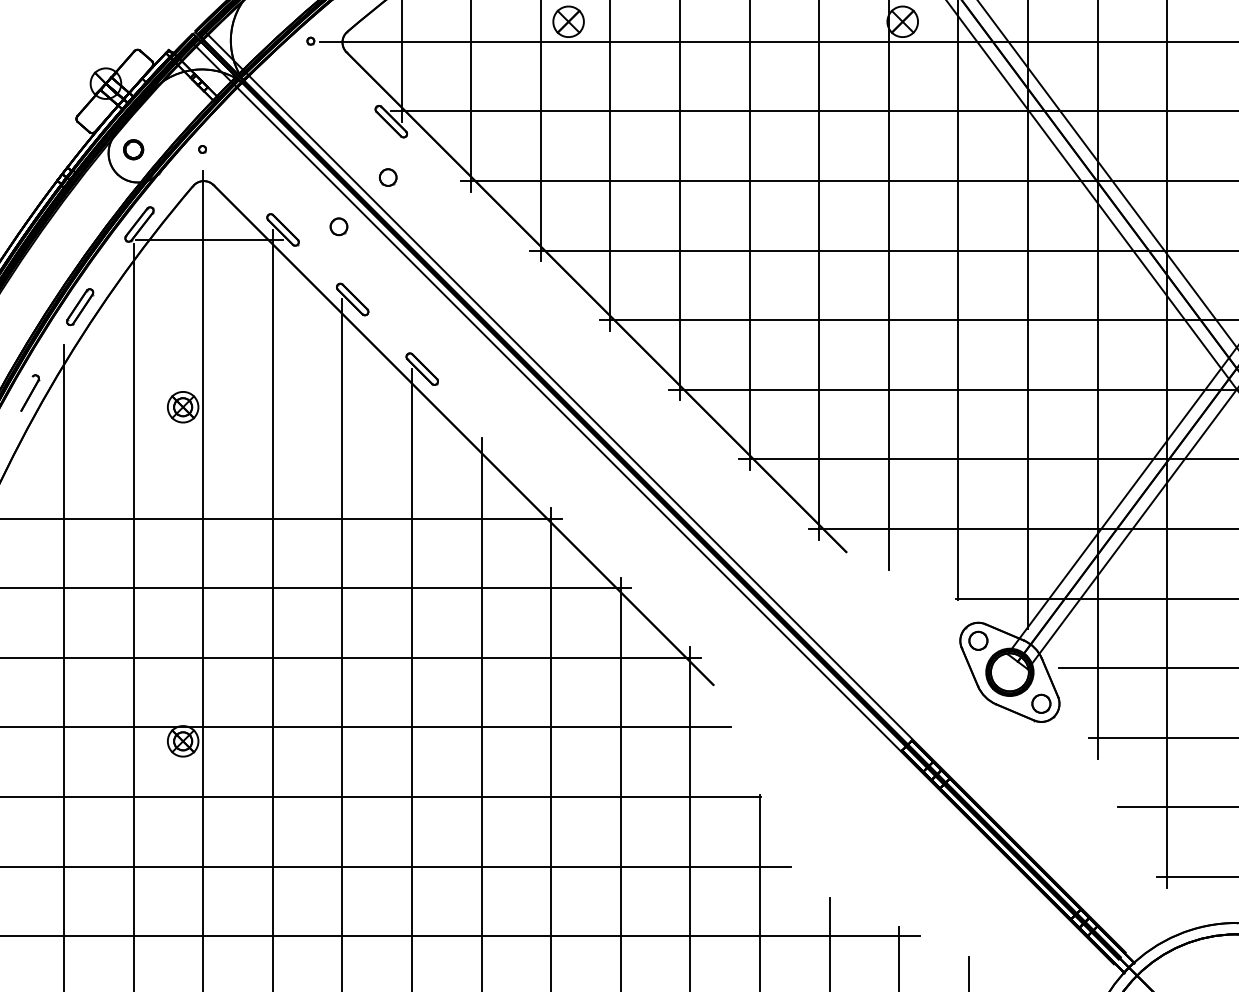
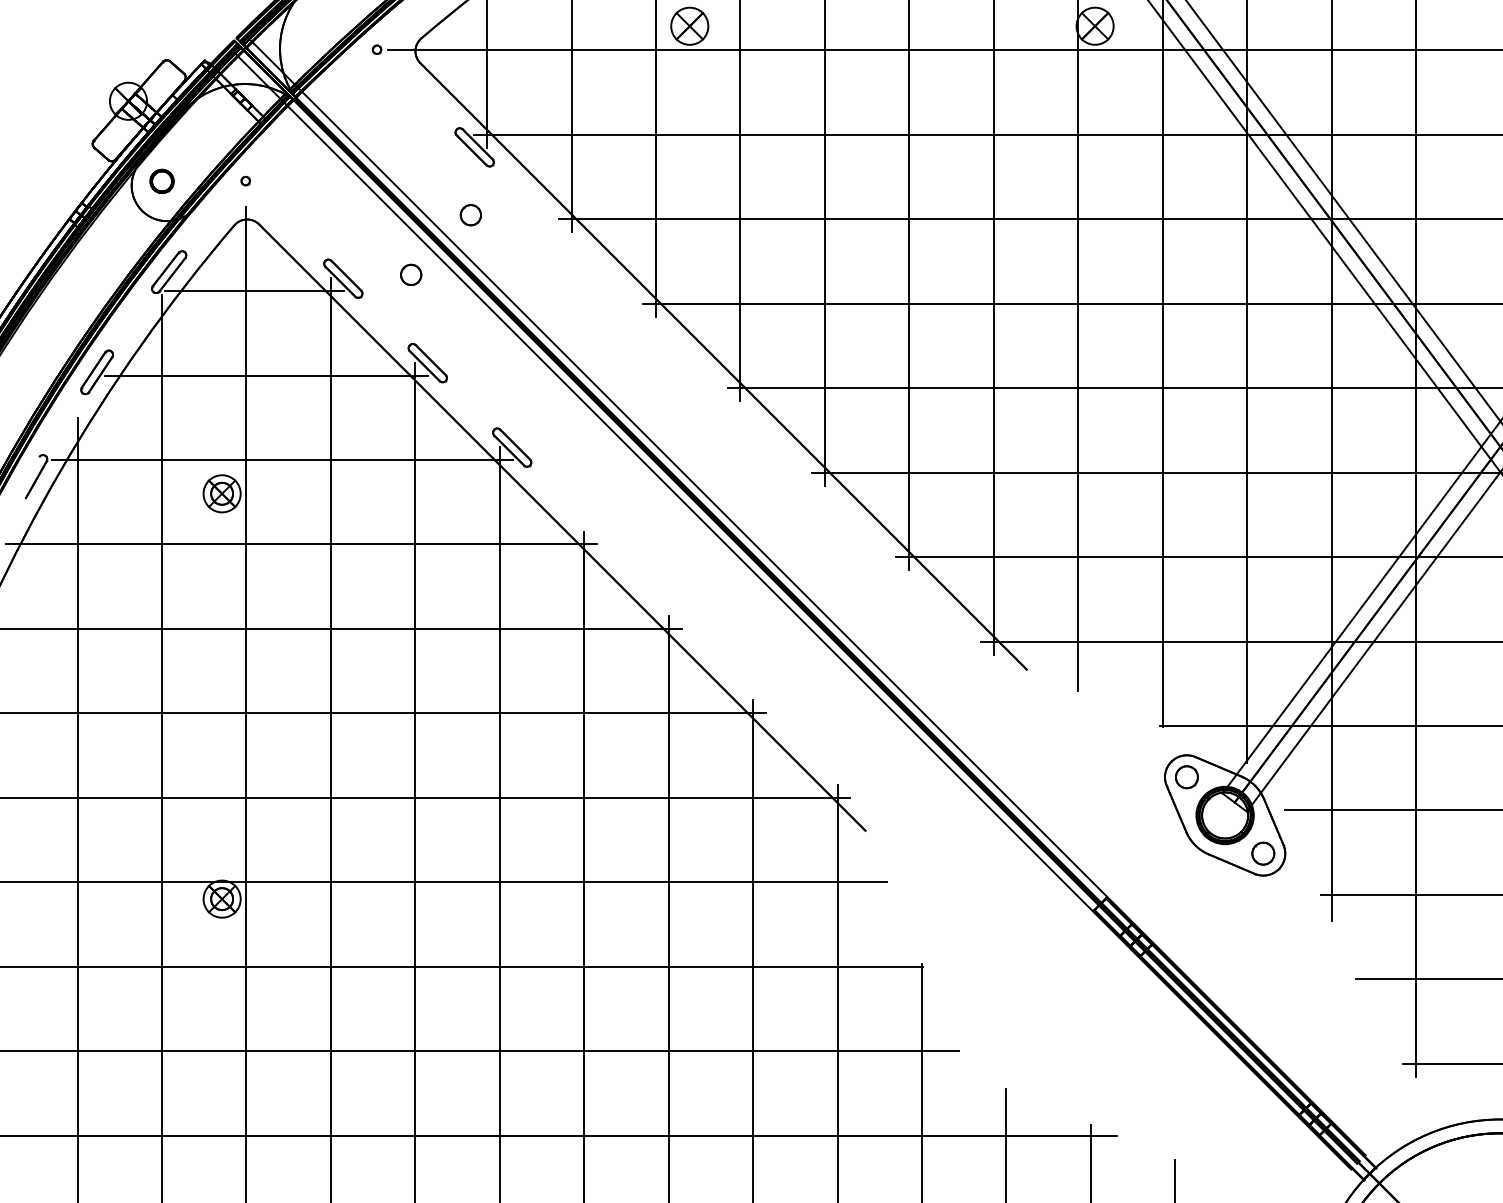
line: (219, 309) -> (266, 375), added
line: (232, 379) -> (282, 460), added
line: (248, 449) -> (301, 544), added

